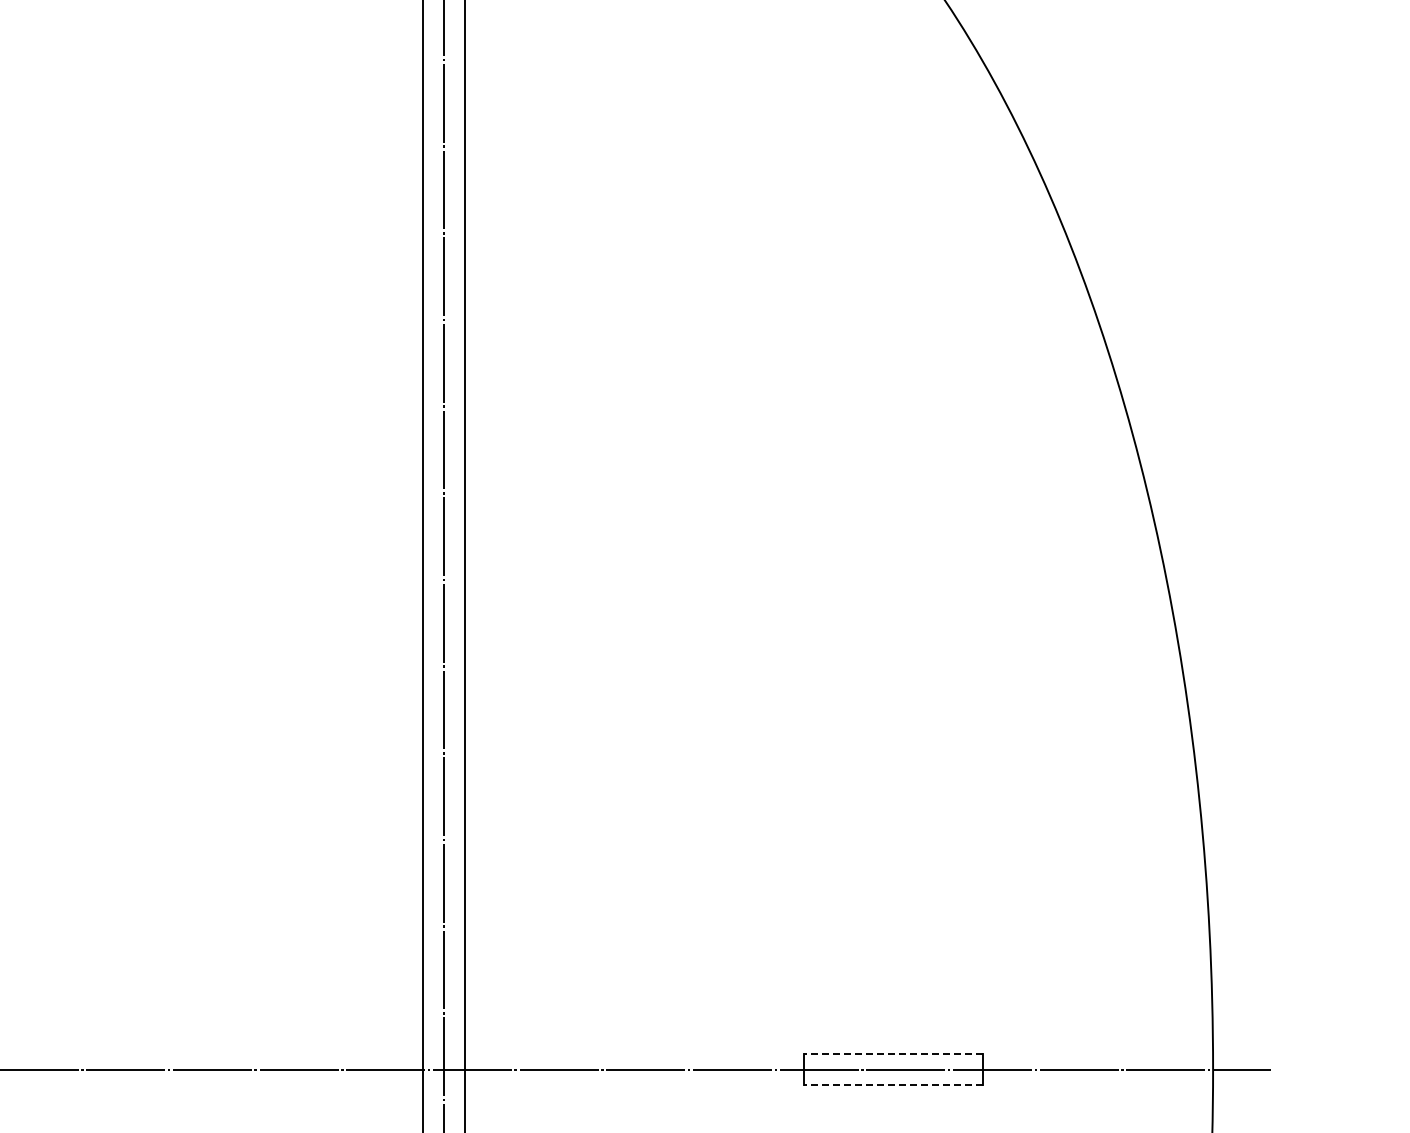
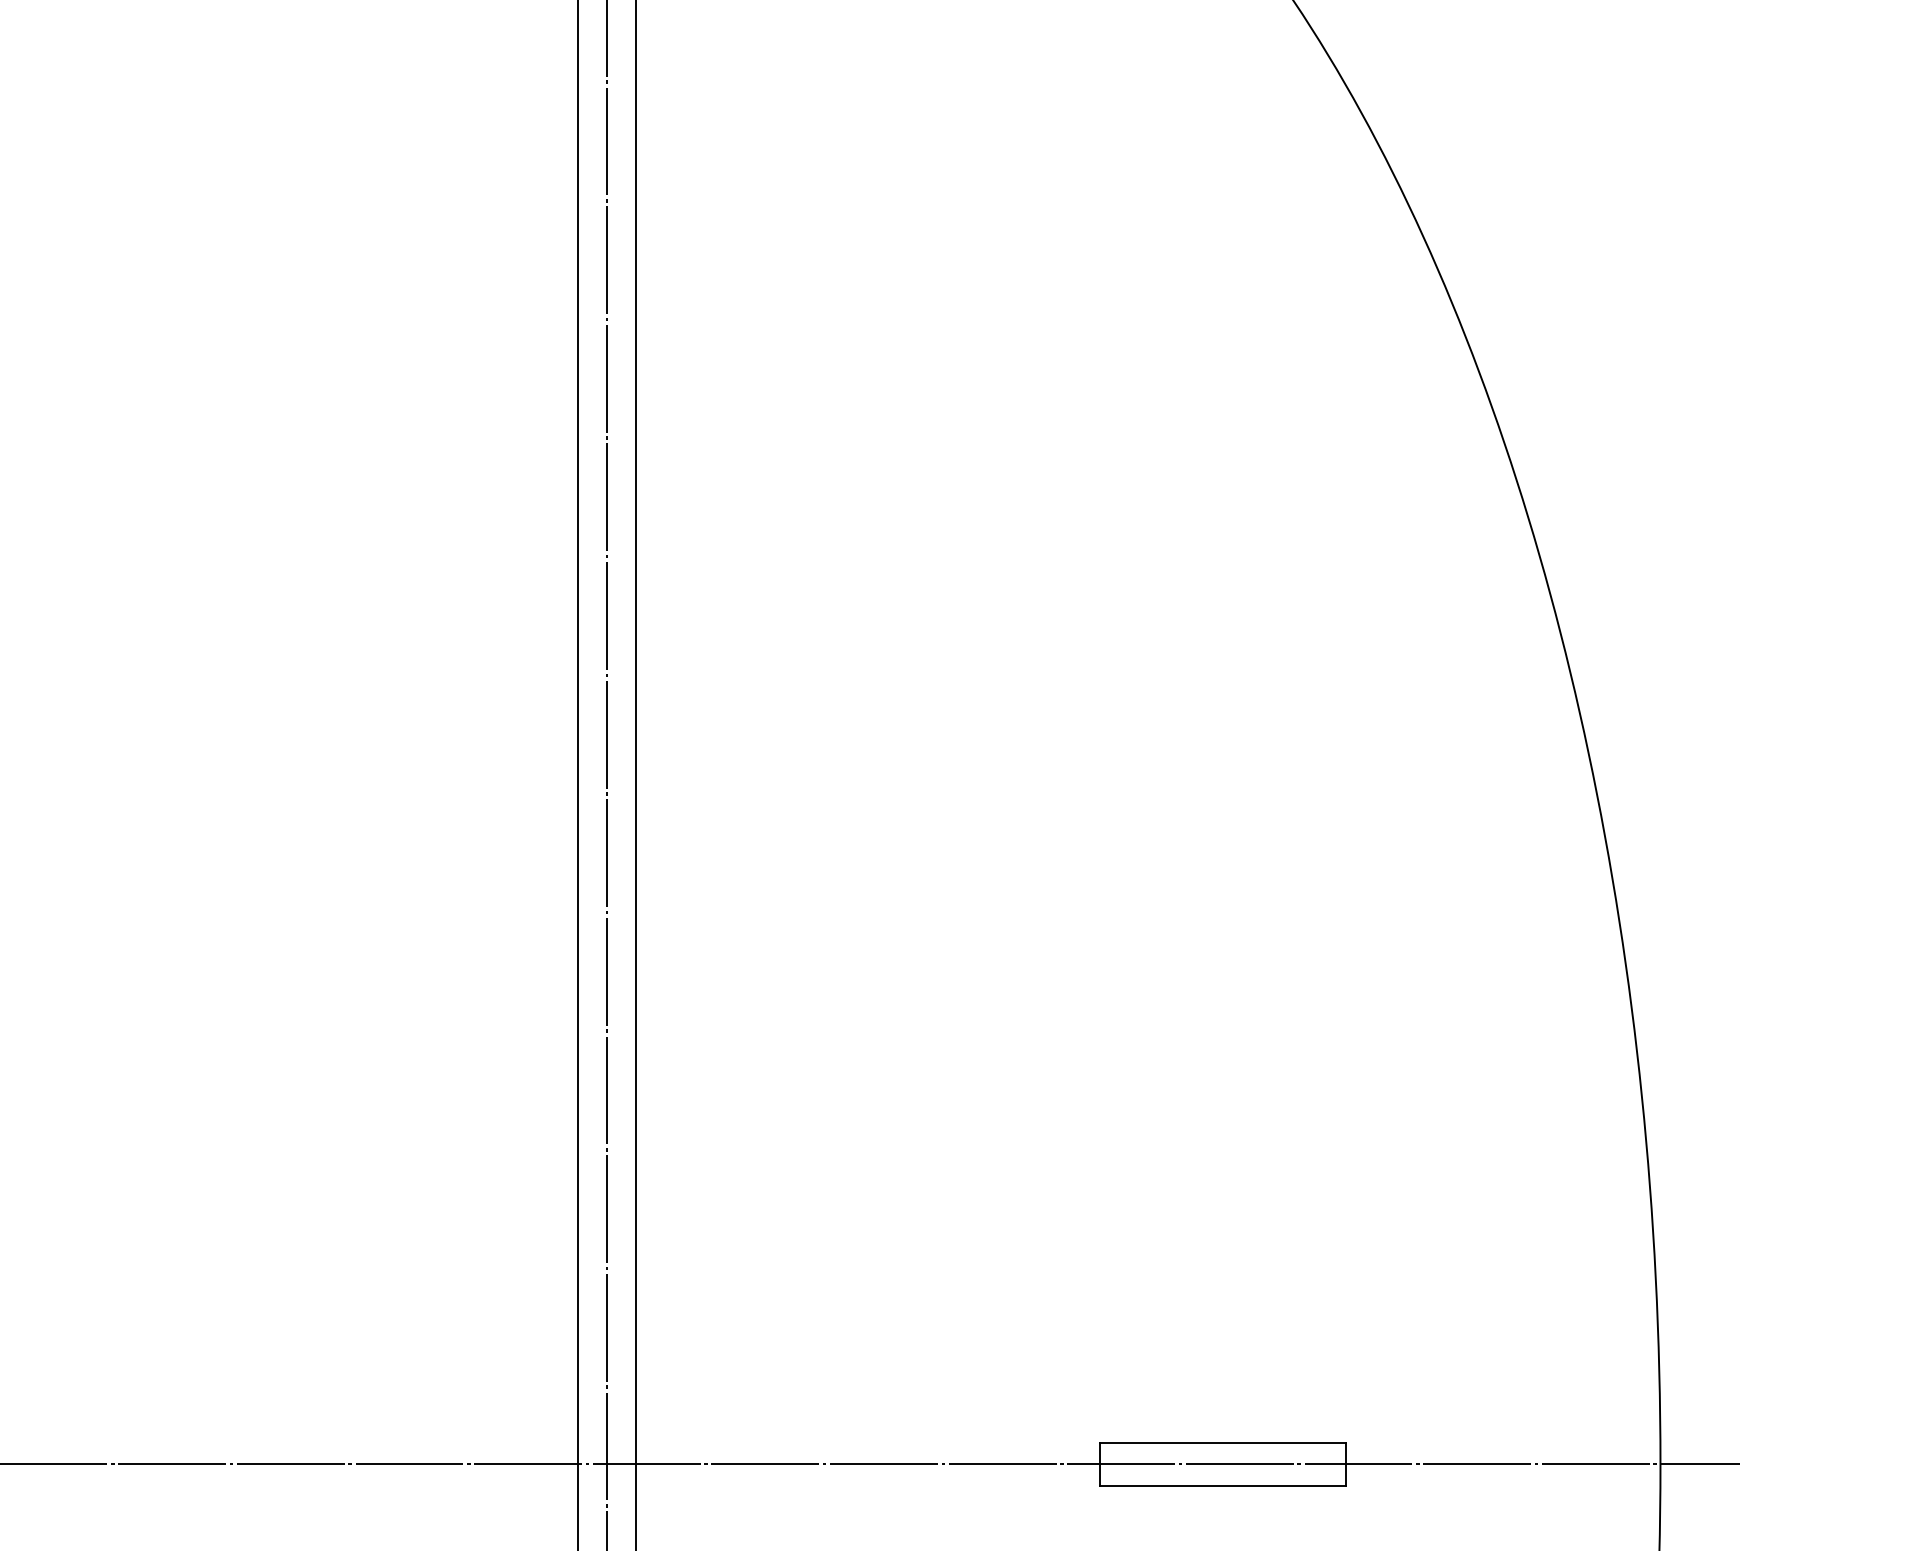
line: (893, 1053) -> (1223, 1442), dashed -> solid
line: (893, 1085) -> (1223, 1485), dashed -> solid

